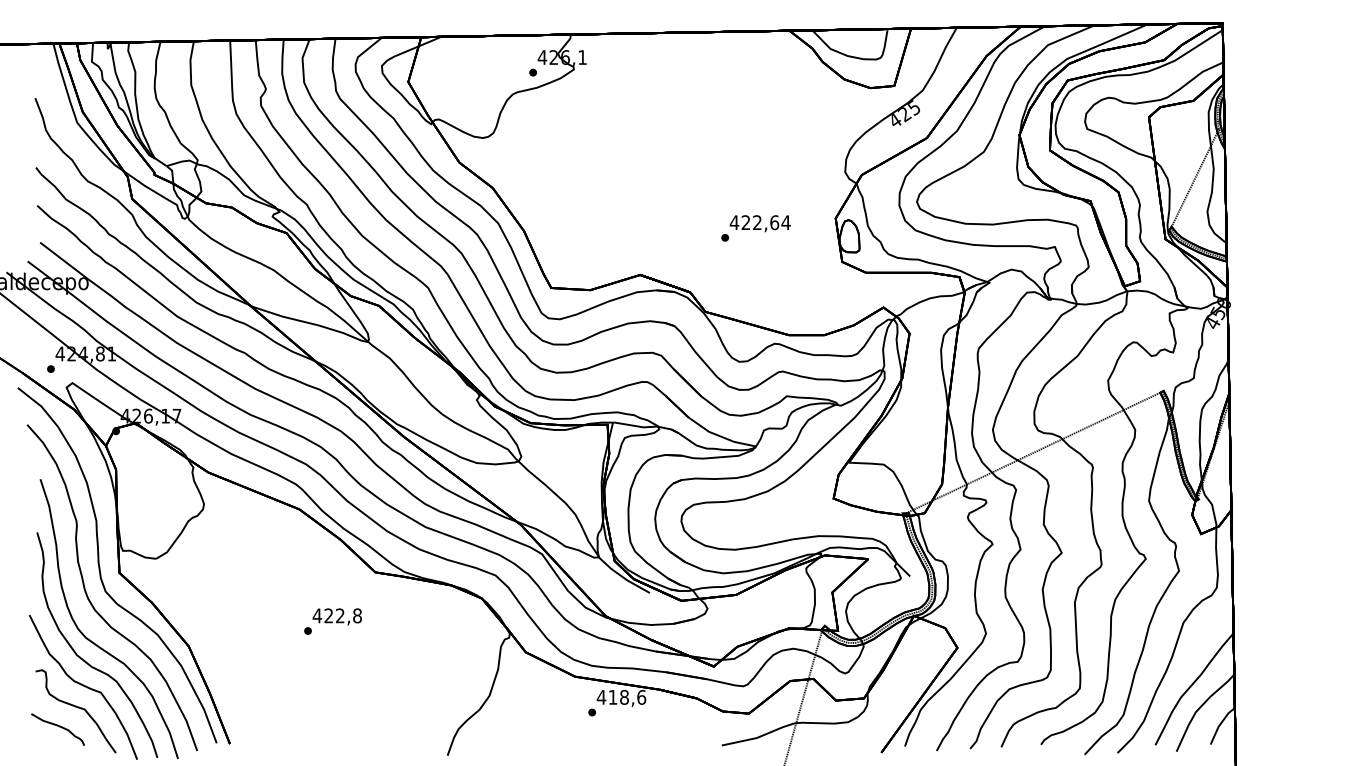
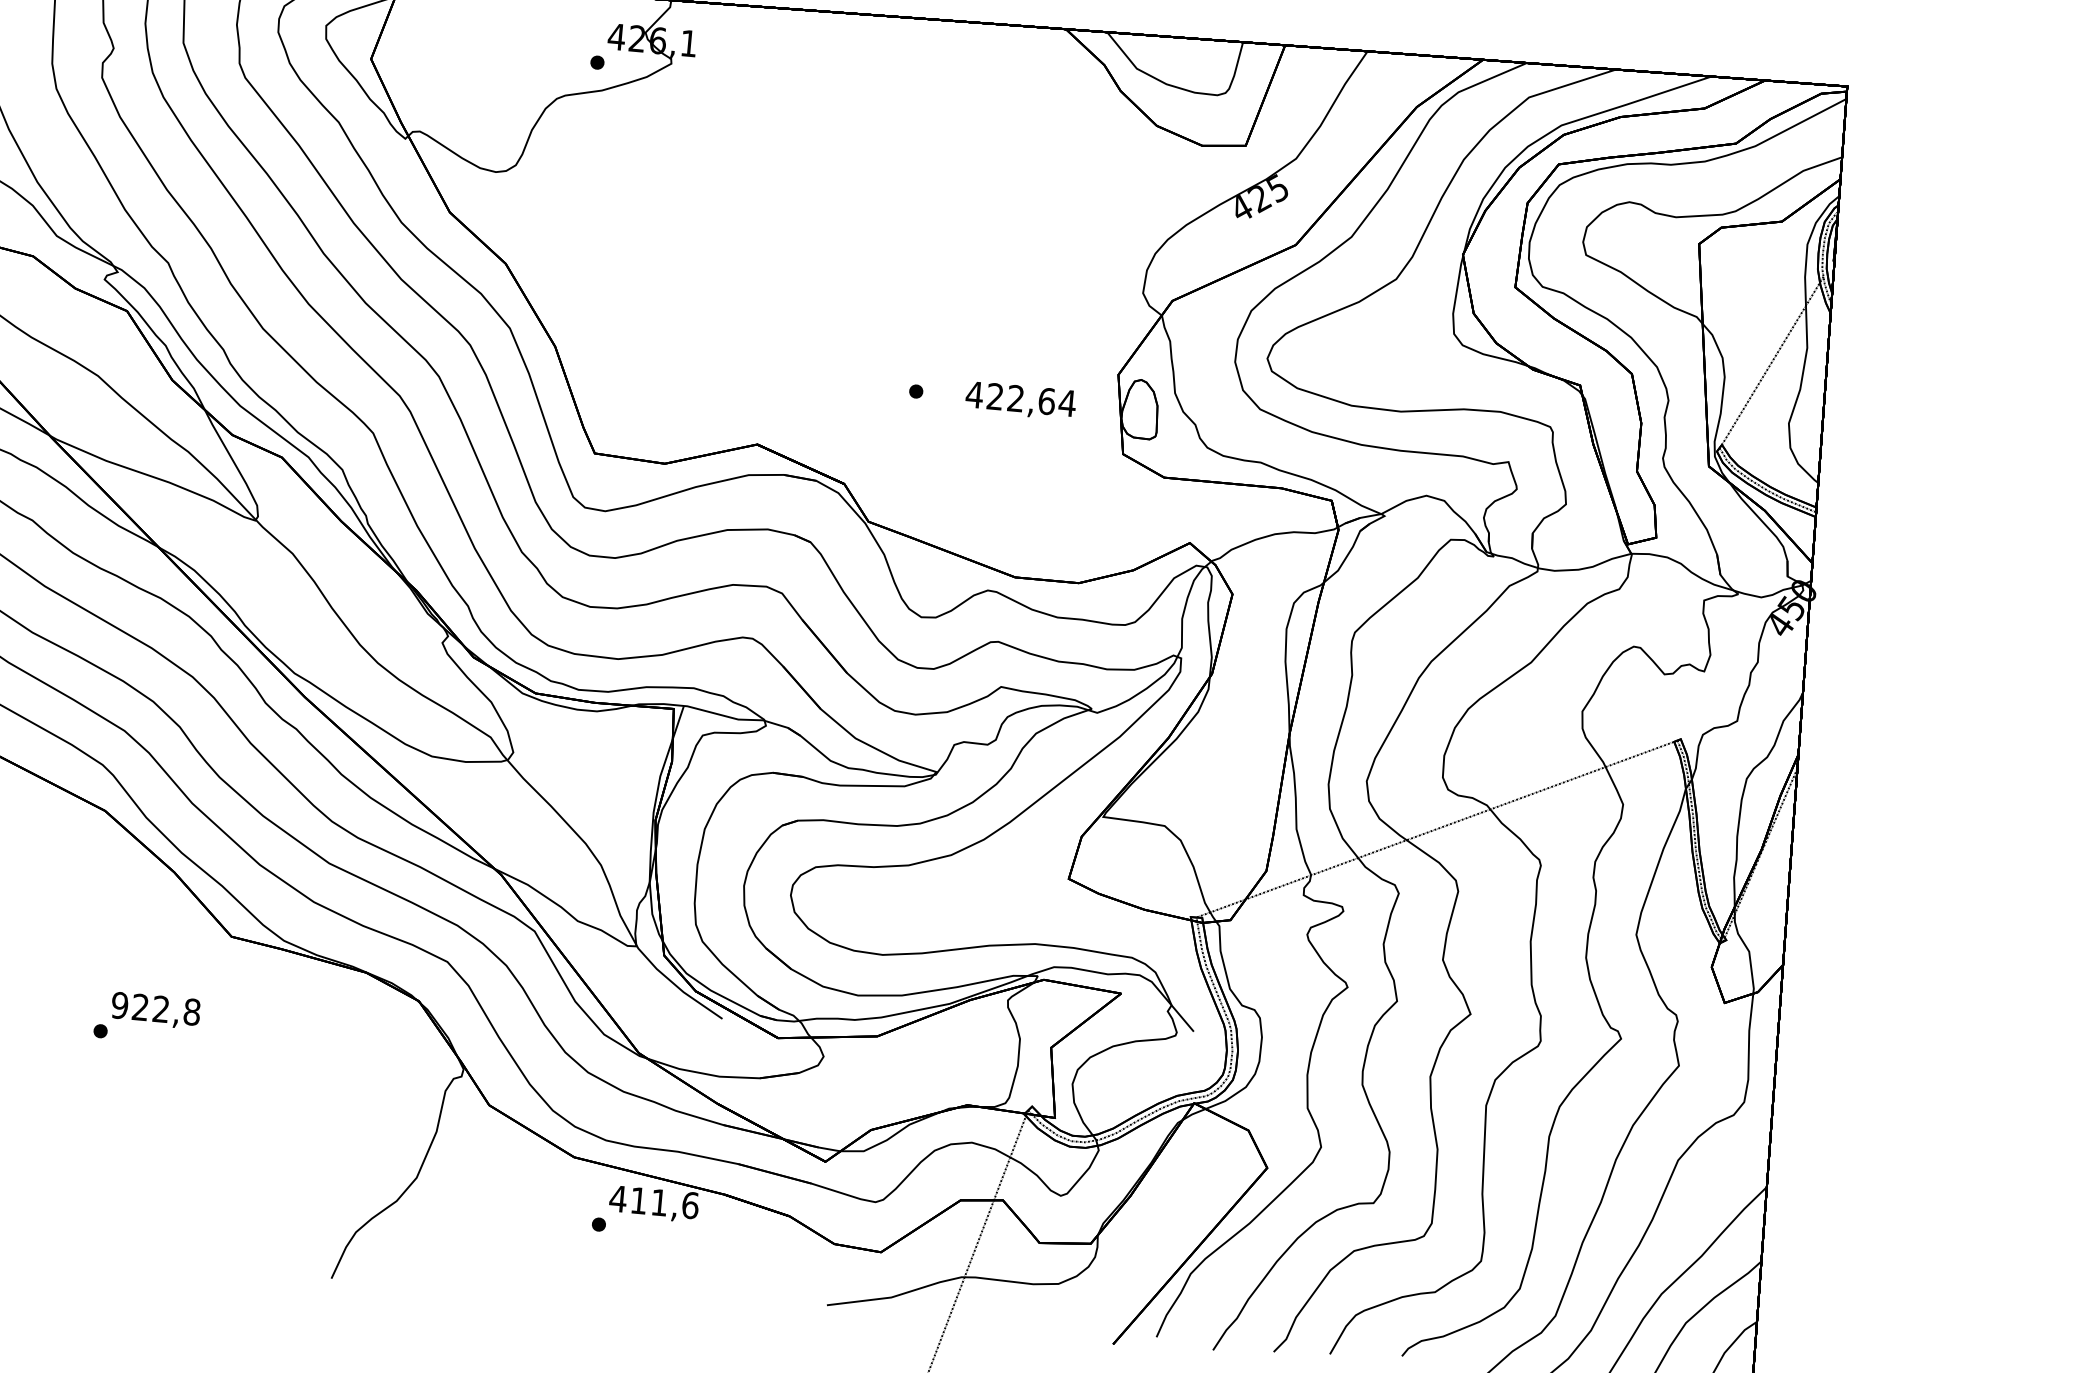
text: (759, 223) -> (1019, 400), moved
text: (317, 615) -> (120, 1004), 422,8 -> 922,8
text: (624, 696) -> (659, 1201), 418,6 -> 411,6

